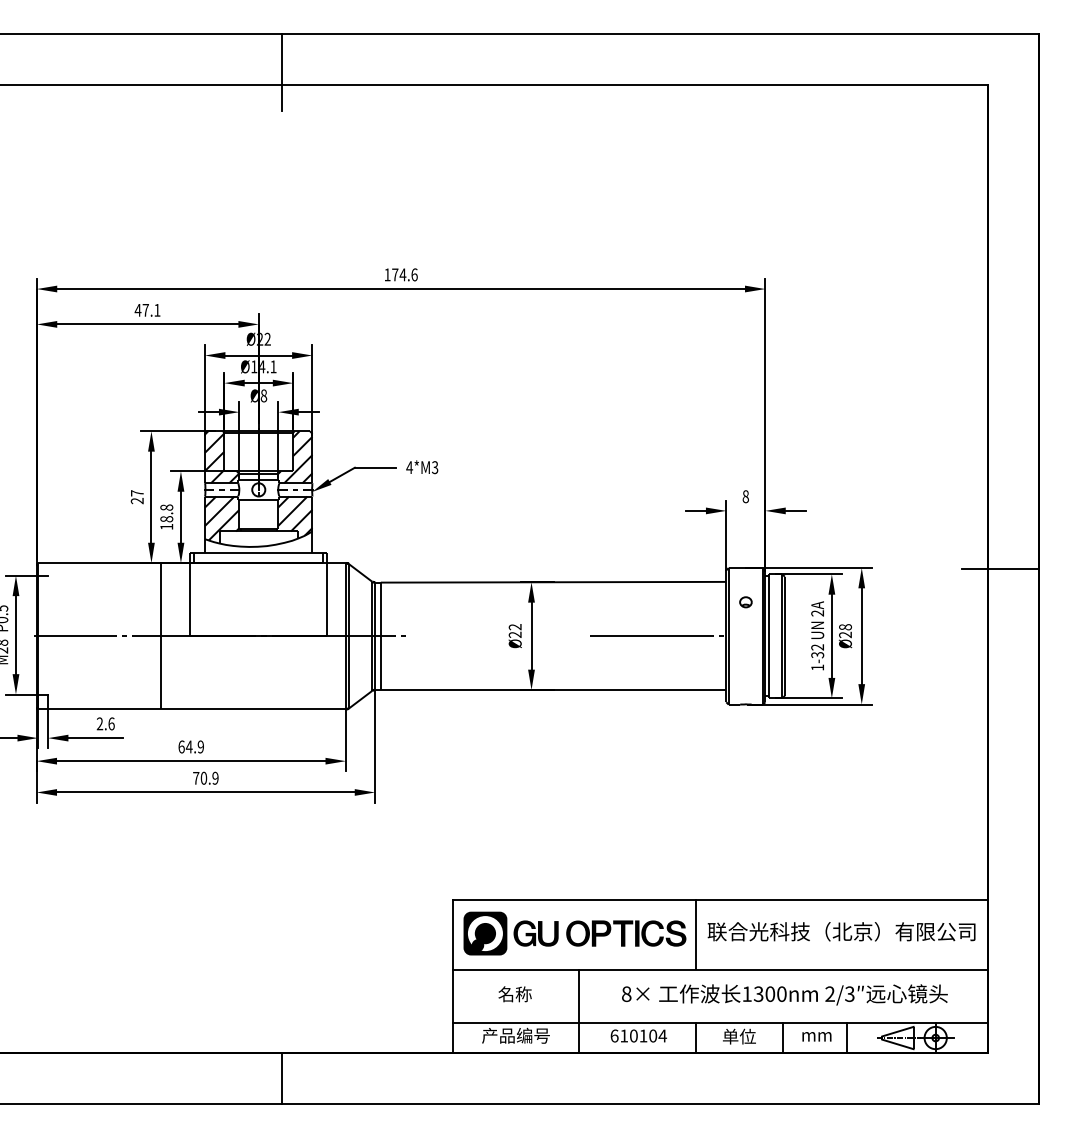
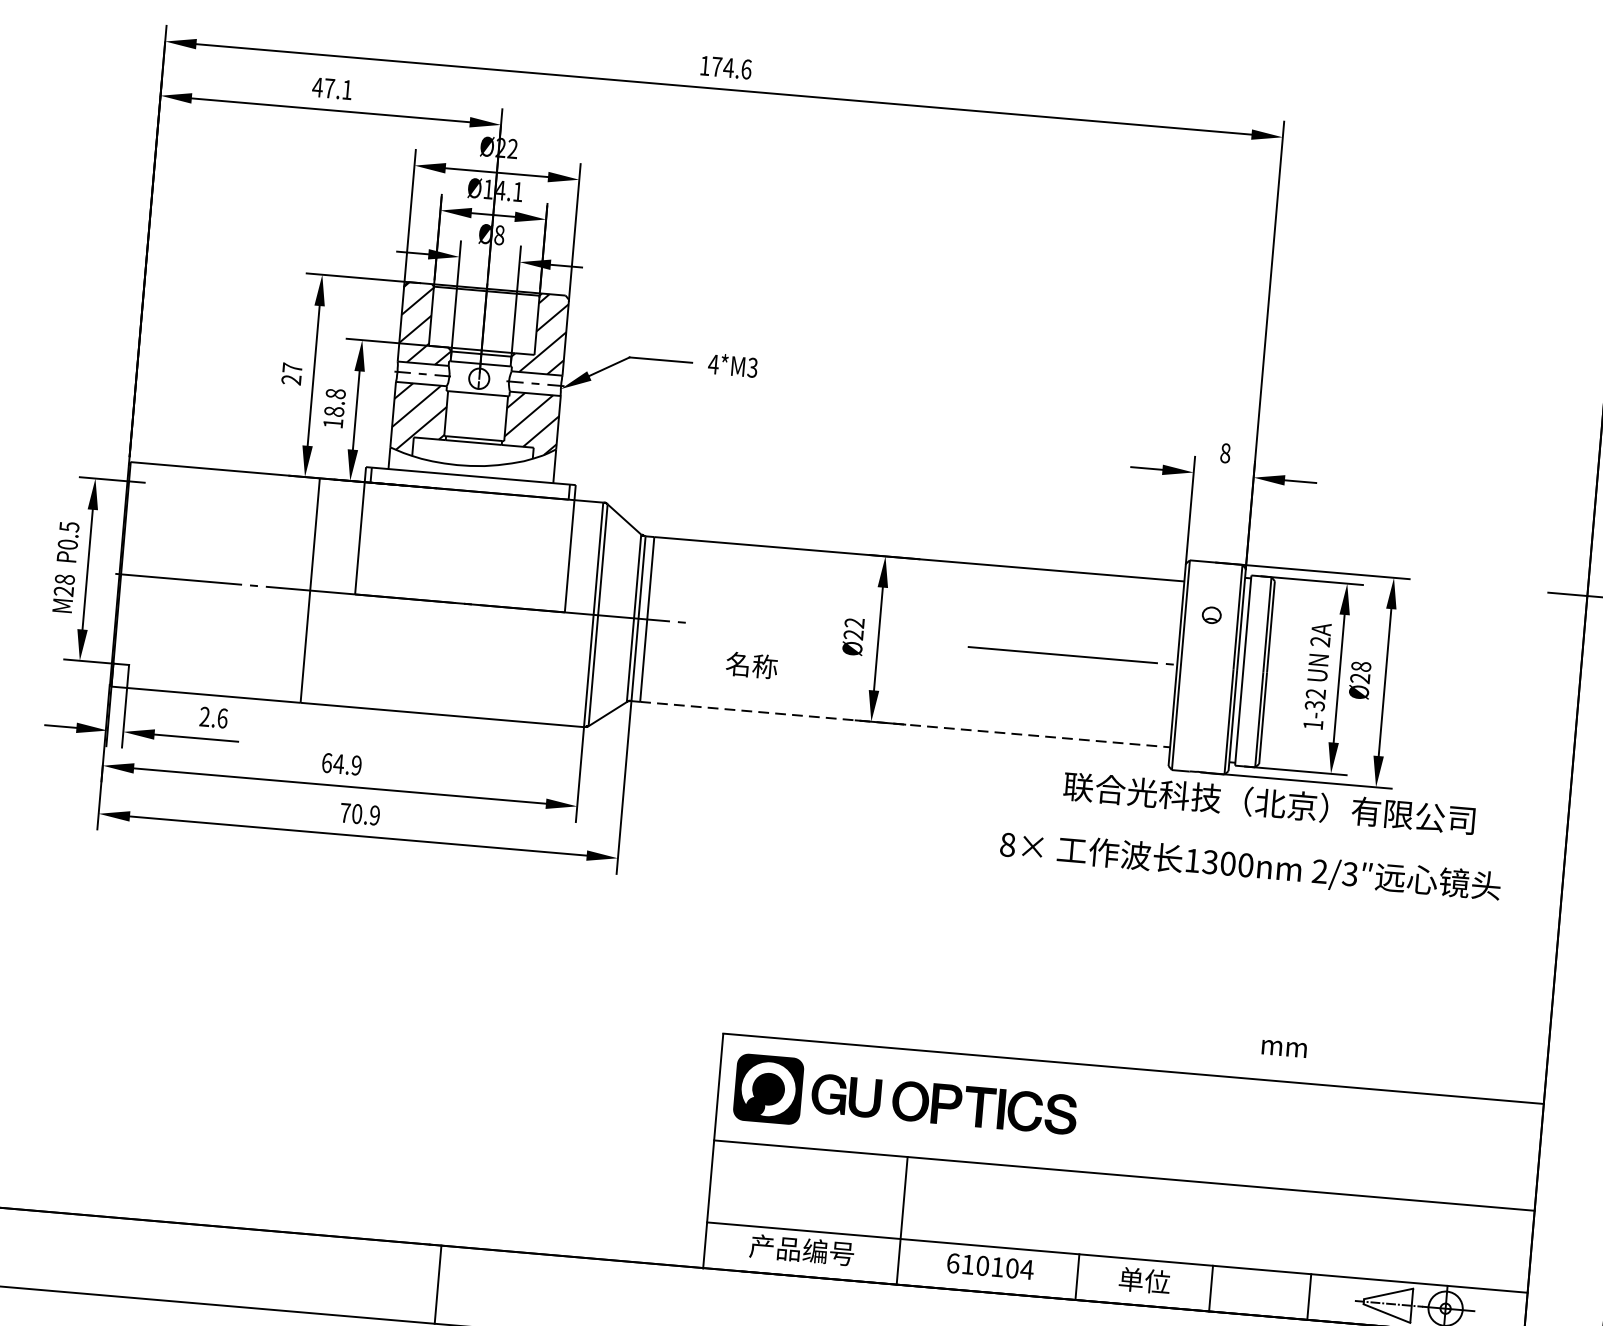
line: (553, 690) -> (904, 725), solid -> dashed
text: (841, 931) -> (1269, 802), moved
line: (695, 934) -> (1090, 1118), removed
text: (514, 994) -> (750, 665), moved
text: (784, 994) -> (1249, 866), moved
text: (816, 1036) -> (1283, 1048), moved

